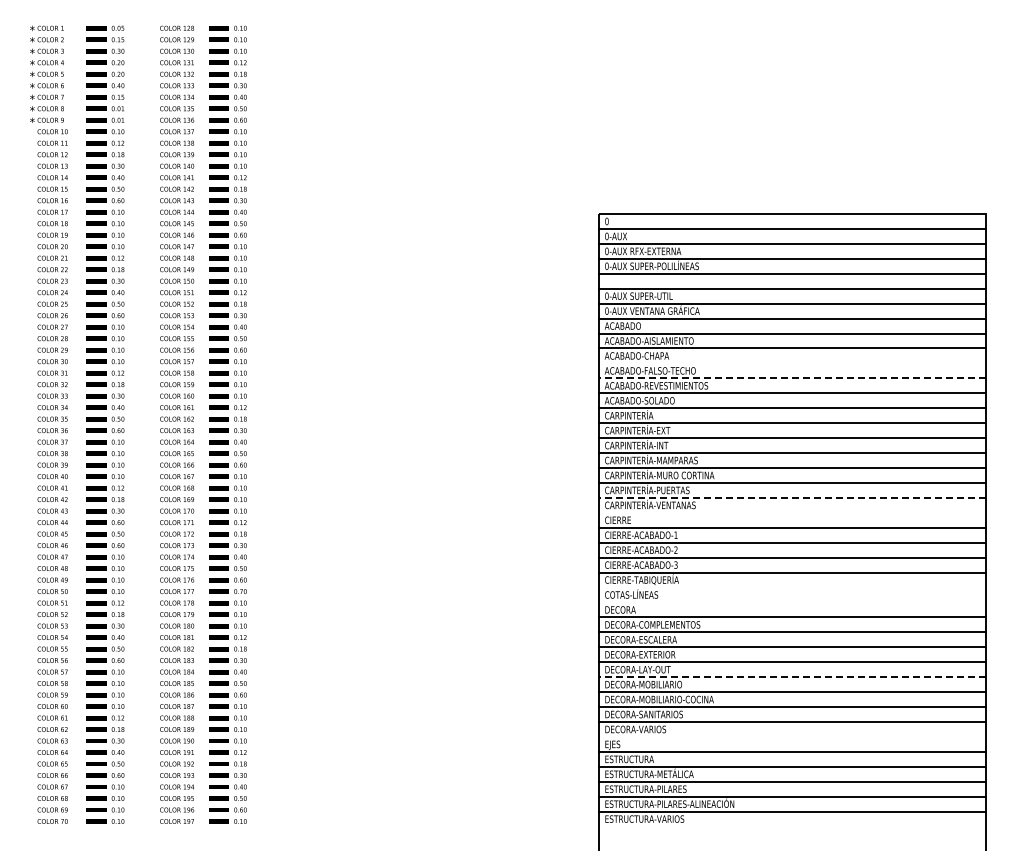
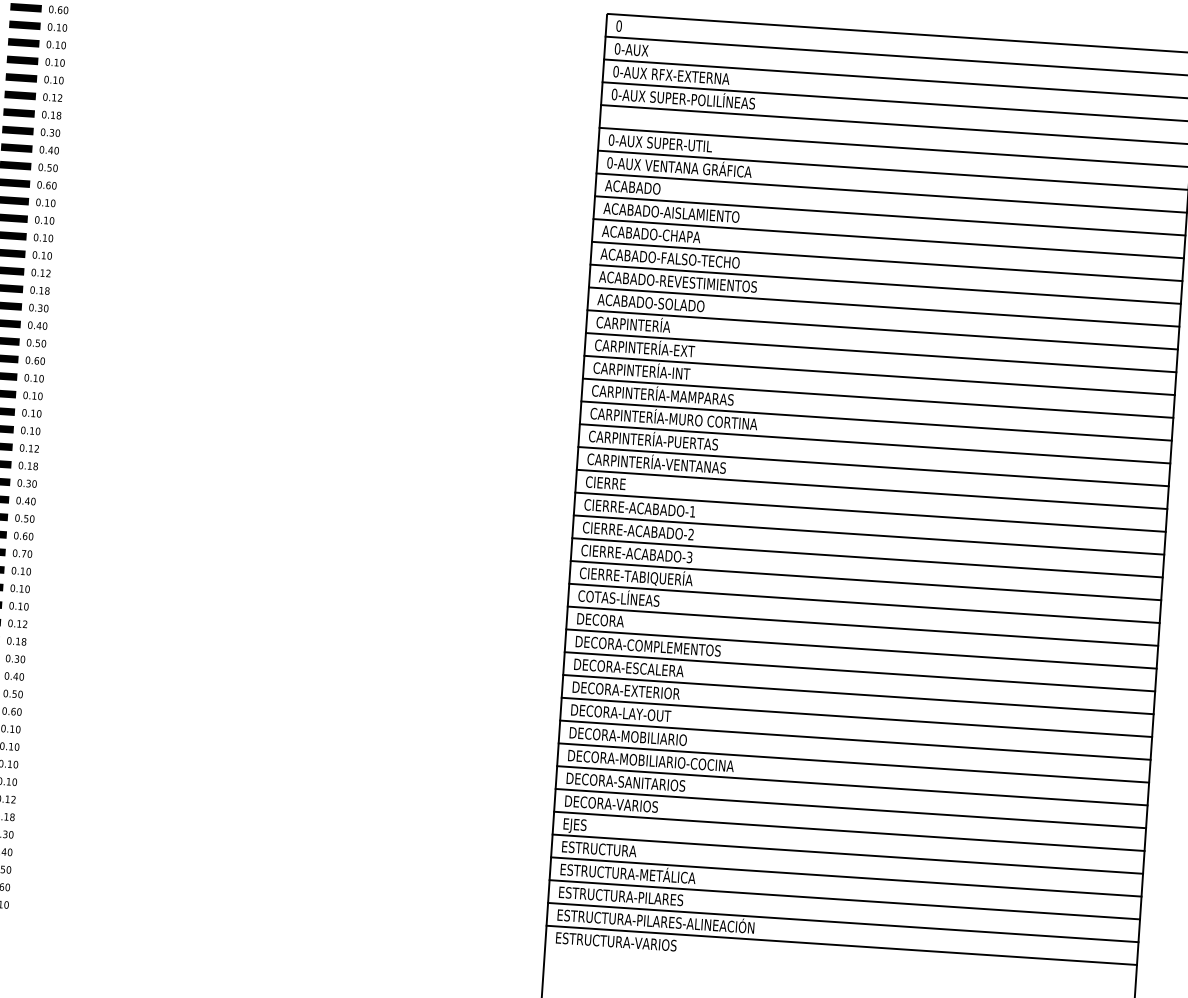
line: (791, 363) -> (886, 261), added
line: (791, 378) -> (884, 284), dashed -> solid
line: (791, 497) -> (872, 465), dashed -> solid
line: (791, 512) -> (871, 488), added
line: (791, 587) -> (863, 603), added
line: (791, 602) -> (862, 626), added
line: (791, 677) -> (854, 740), dashed -> solid
line: (791, 736) -> (848, 830), added

